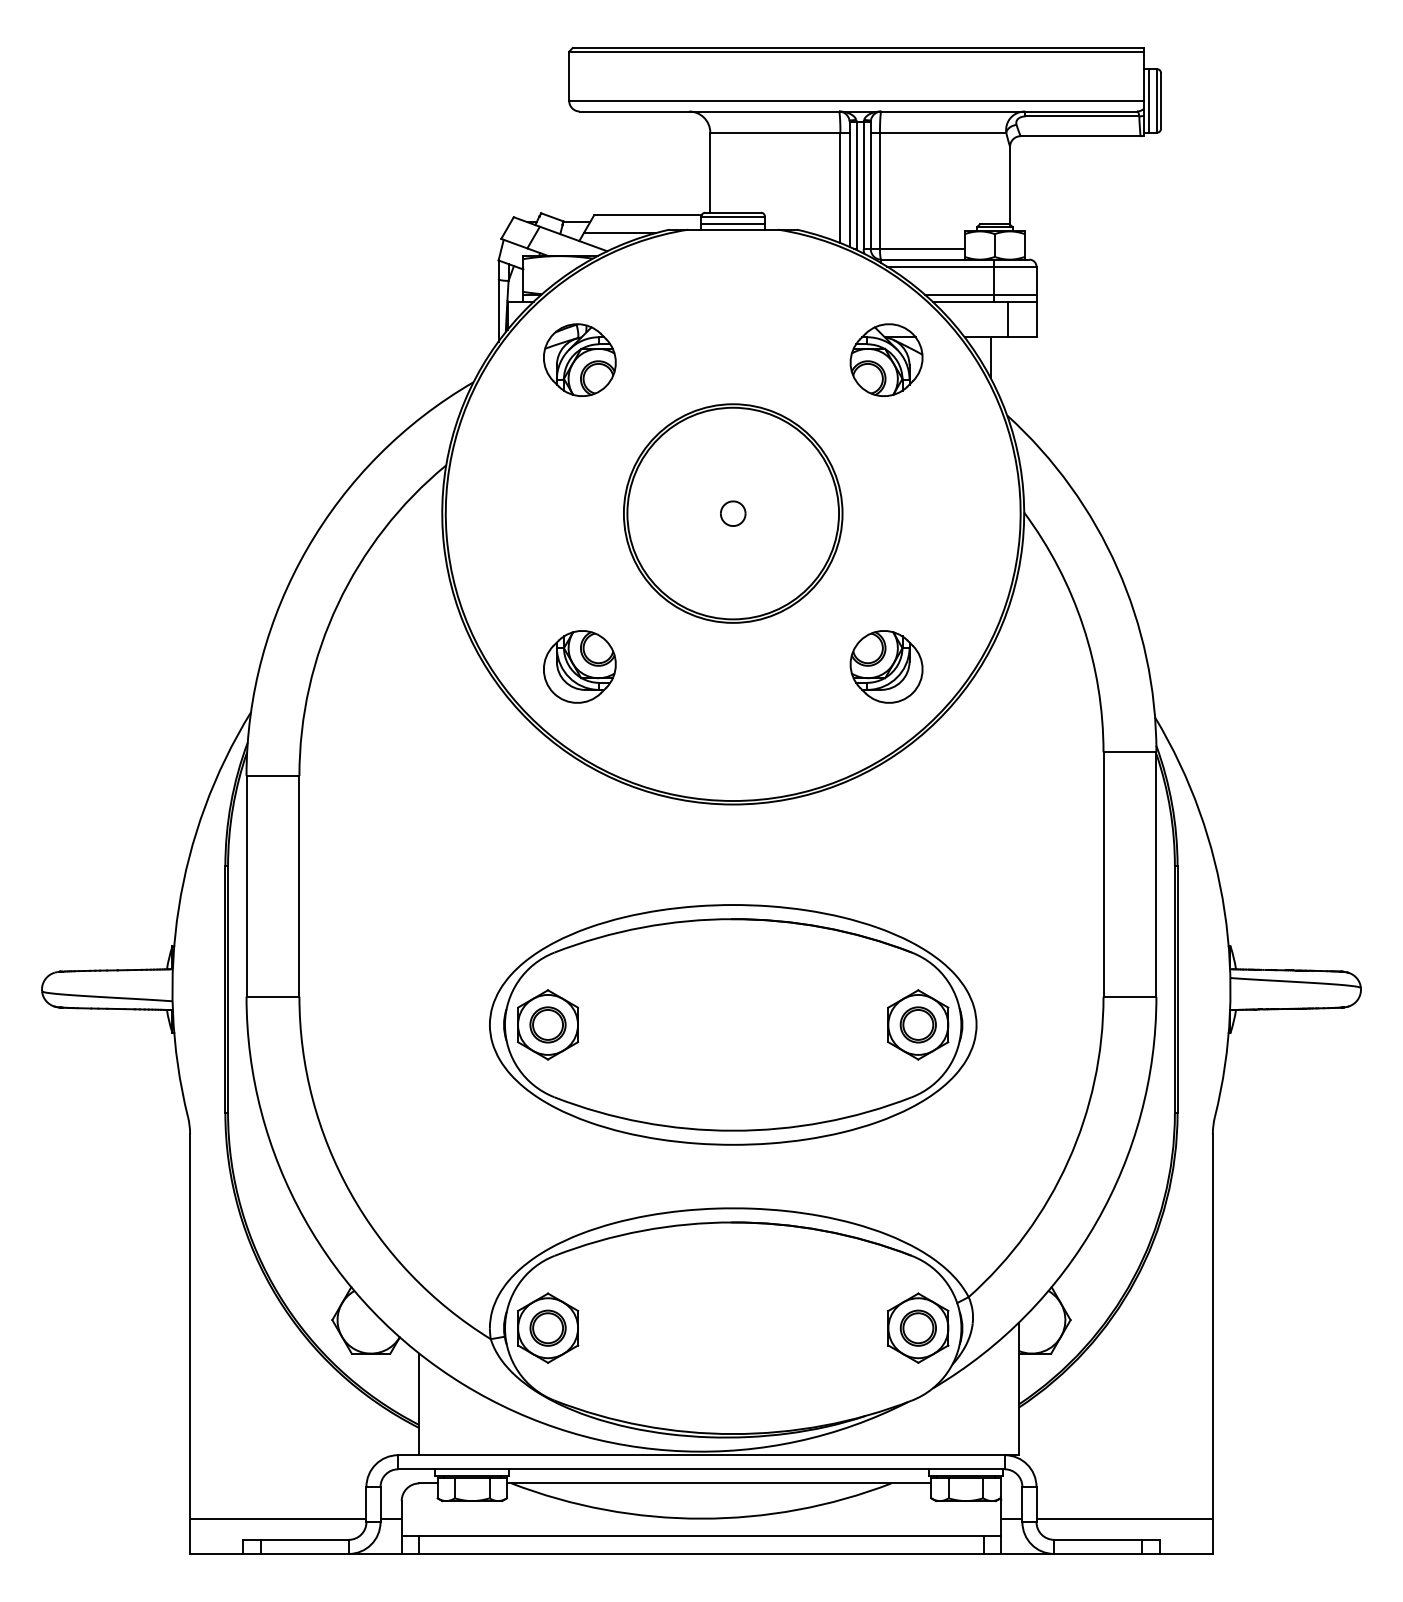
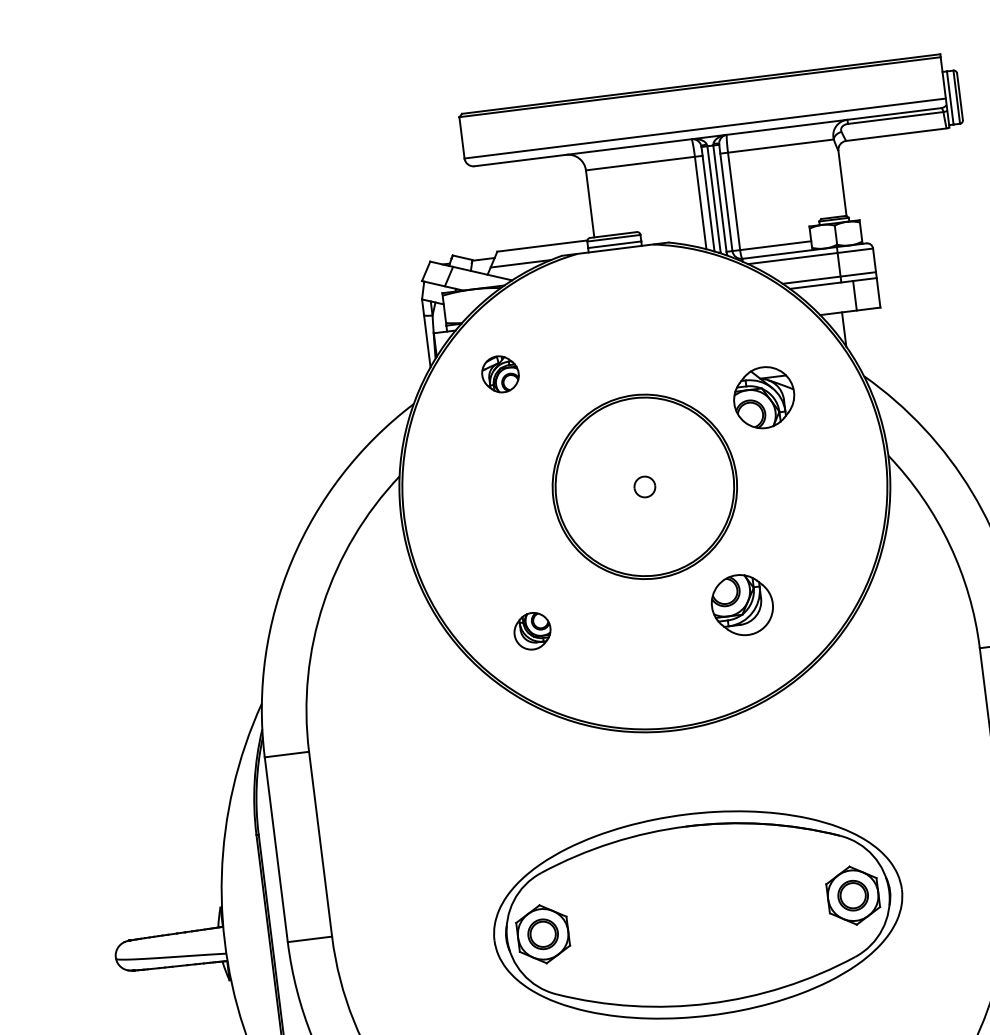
part: (579, 359) -> (500, 373), size x0.6
part: (886, 359) -> (764, 397), moved
part: (579, 666) -> (532, 630), size x0.6
part: (886, 666) -> (742, 604), moved

